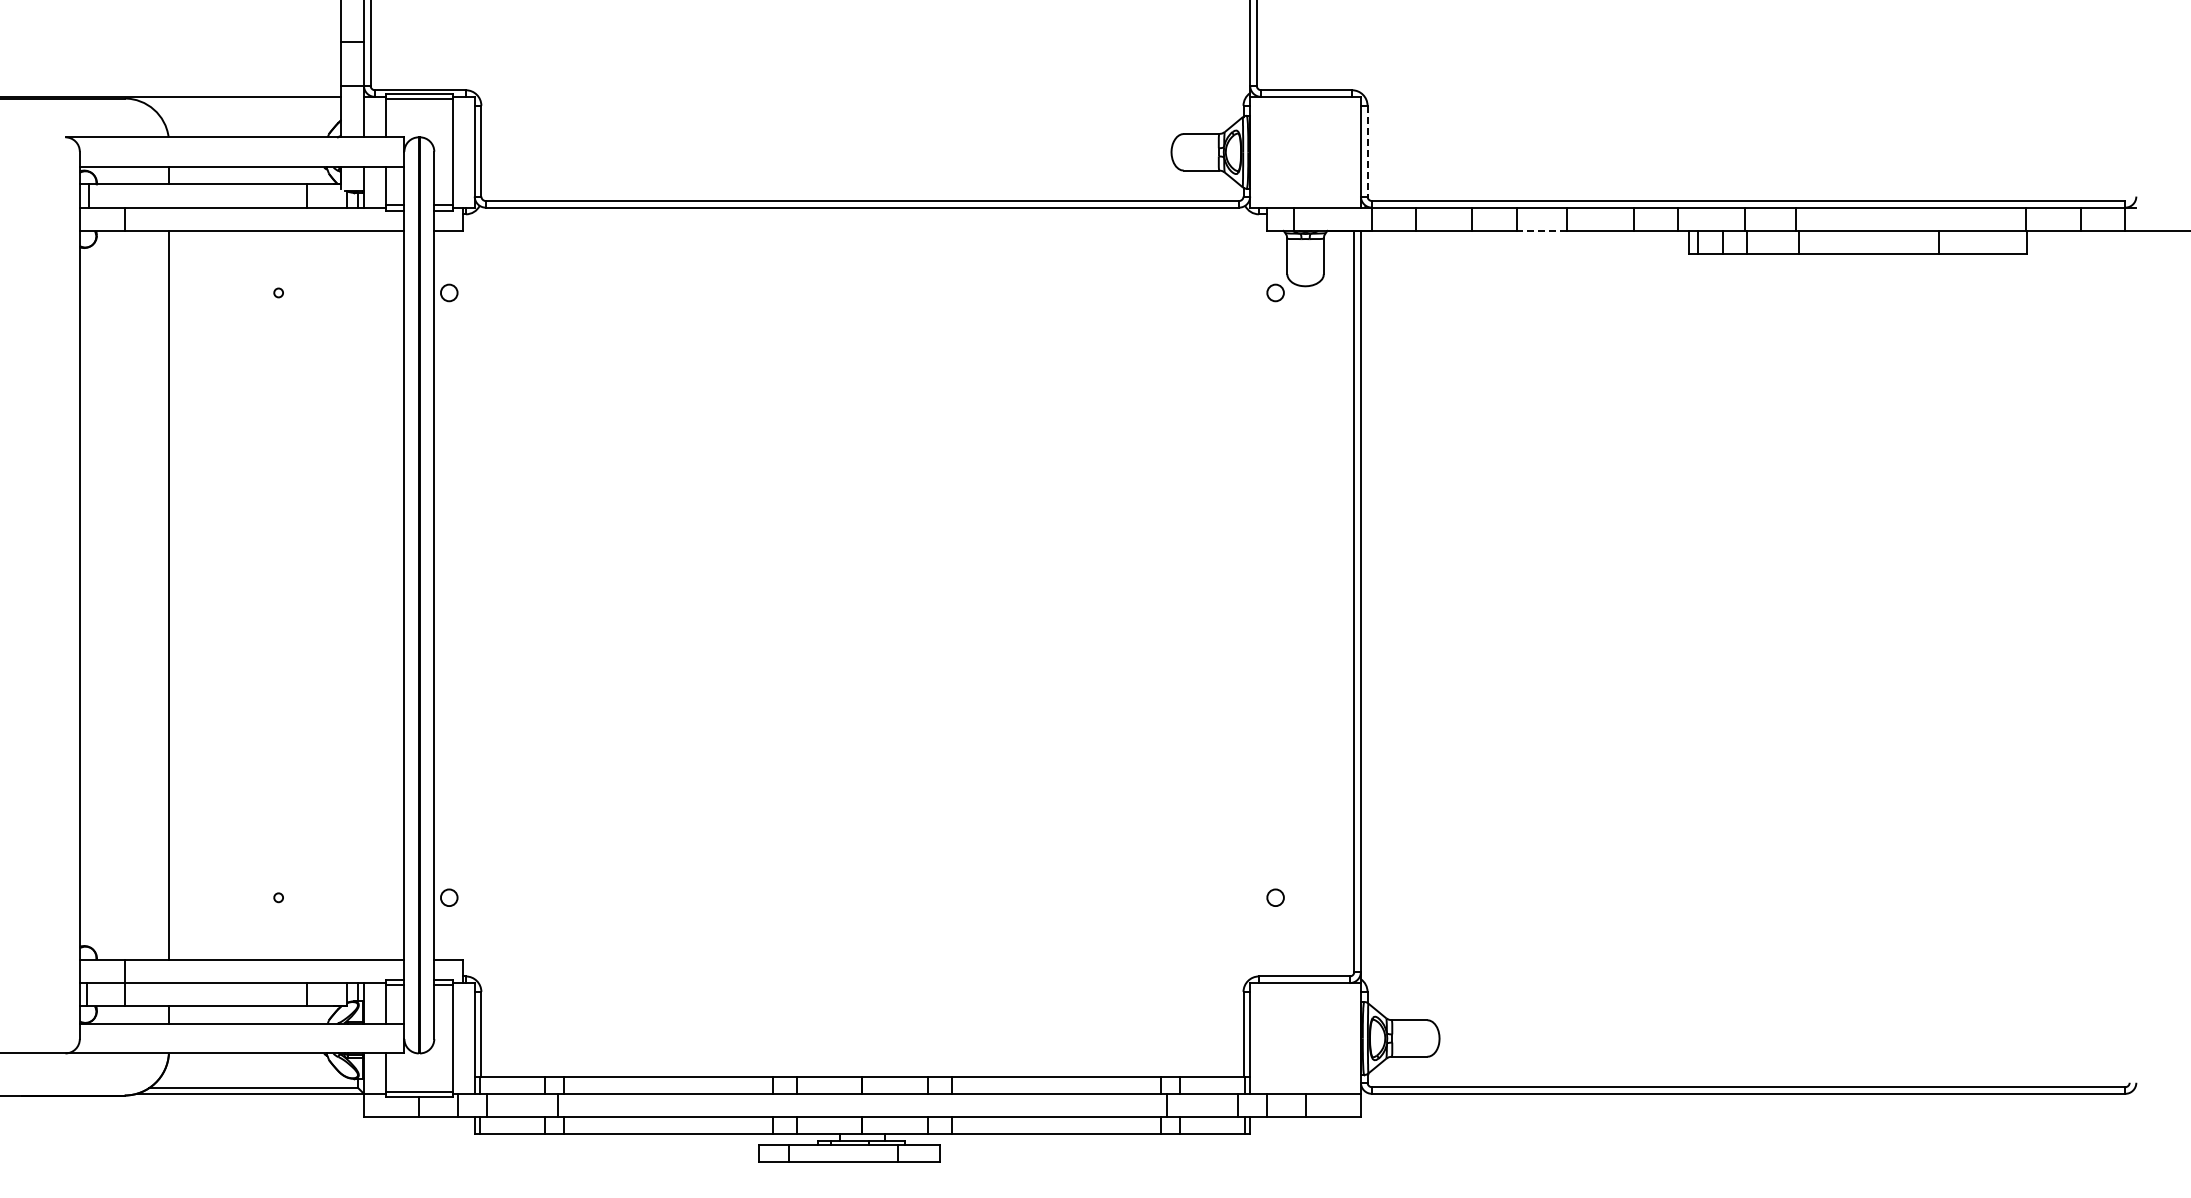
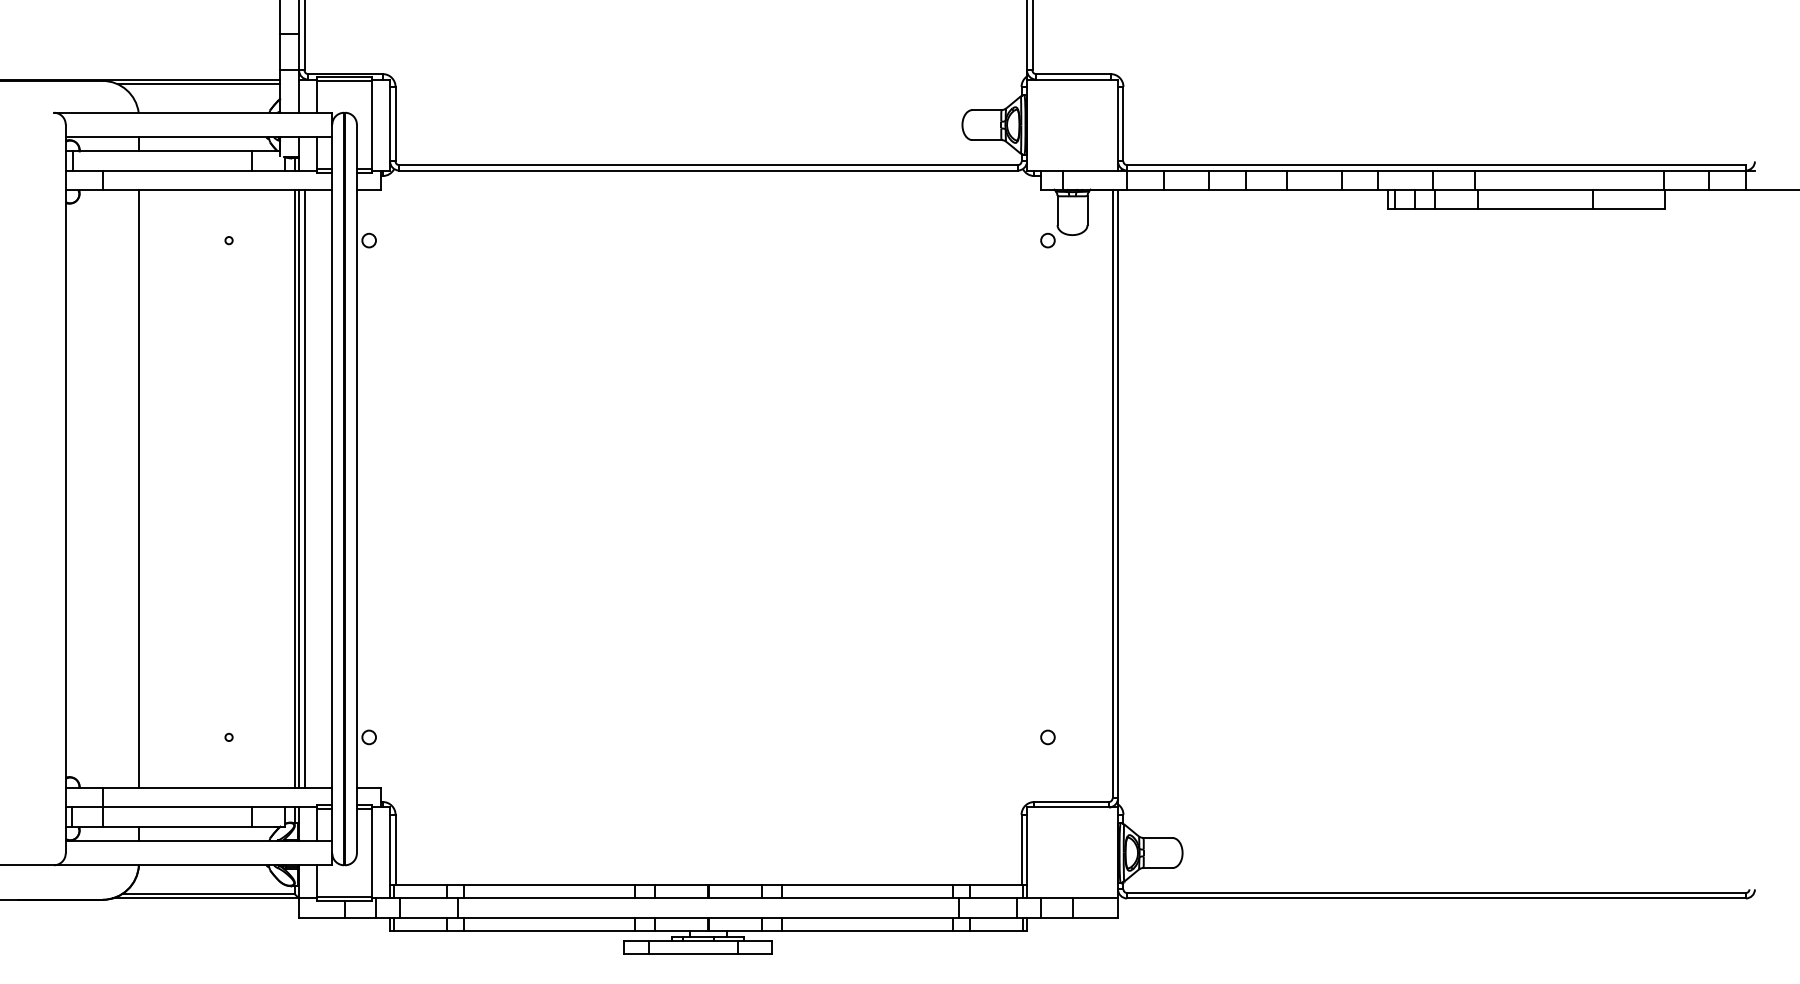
line: (241, 102) -> (198, 84), added
line: (1367, 151) -> (1123, 124), dashed -> solid
line: (1541, 230) -> (1266, 189), dashed -> solid
line: (358, 594) -> (294, 488), added
line: (363, 594) -> (298, 488), added
line: (370, 594) -> (304, 488), added

